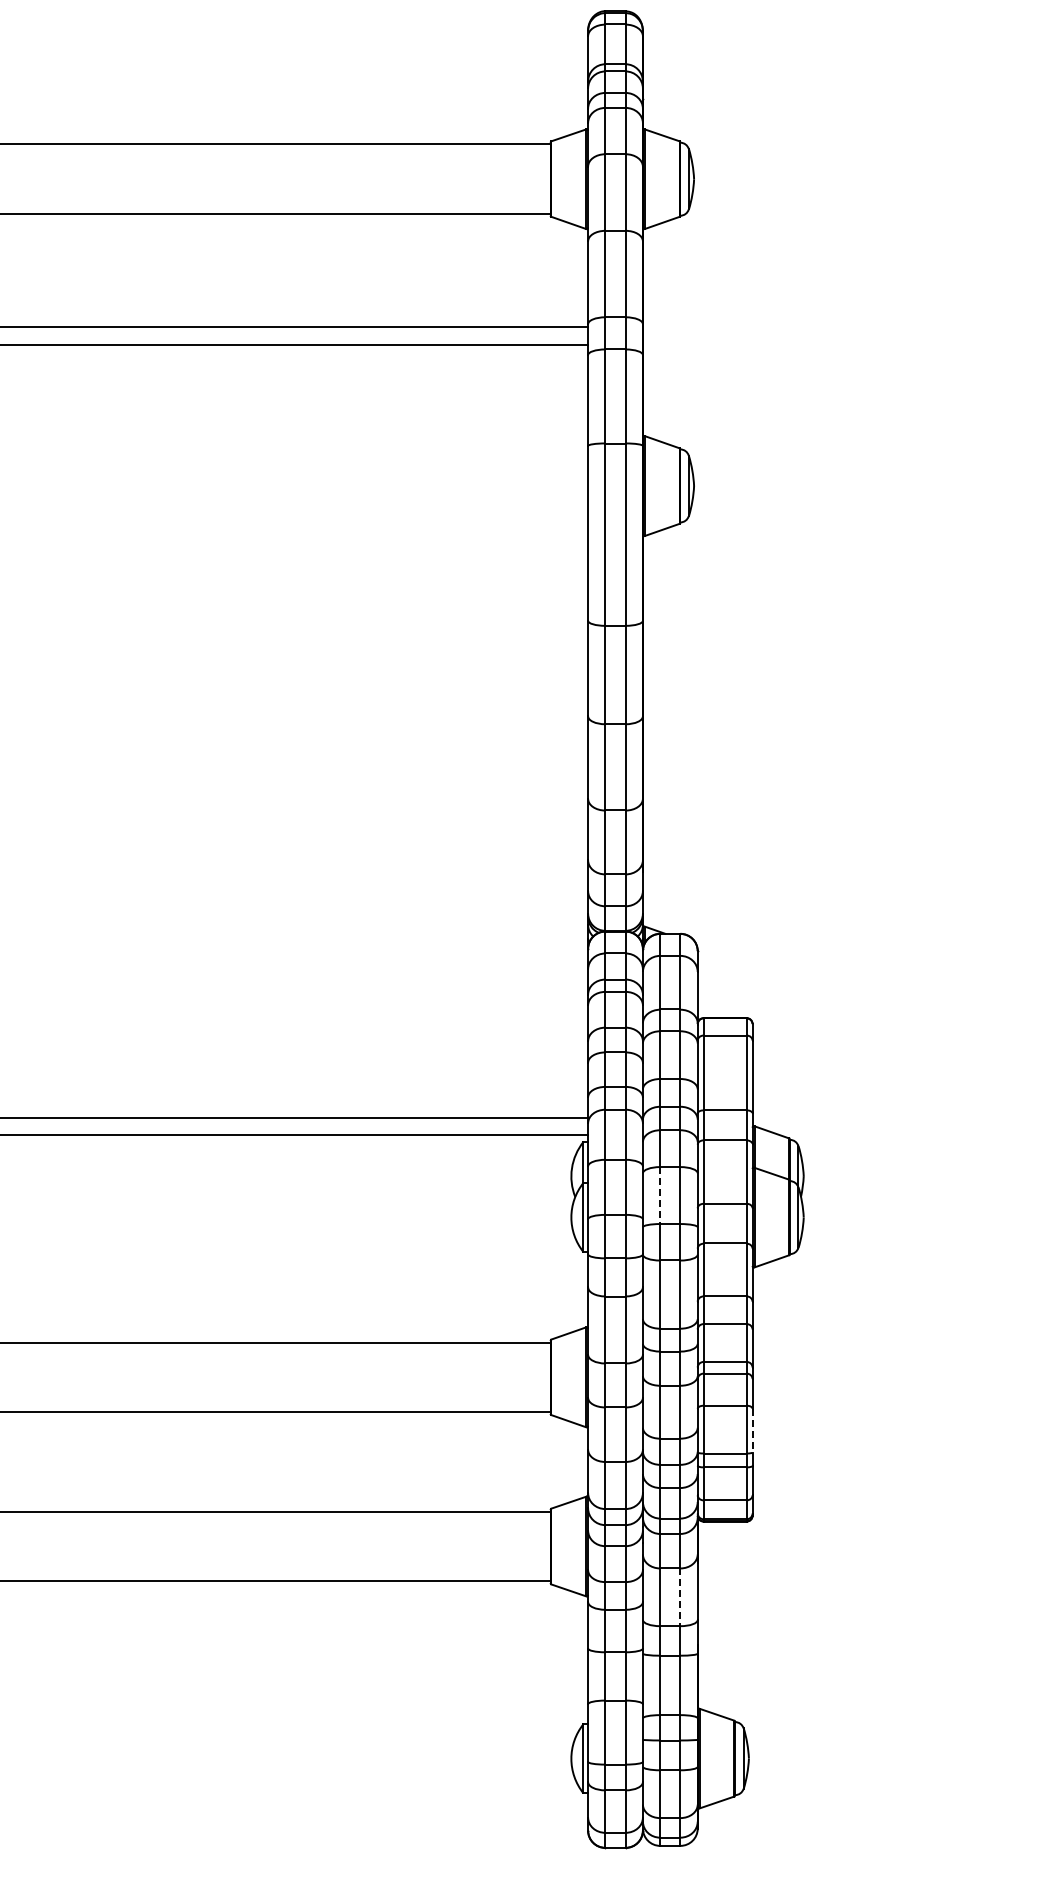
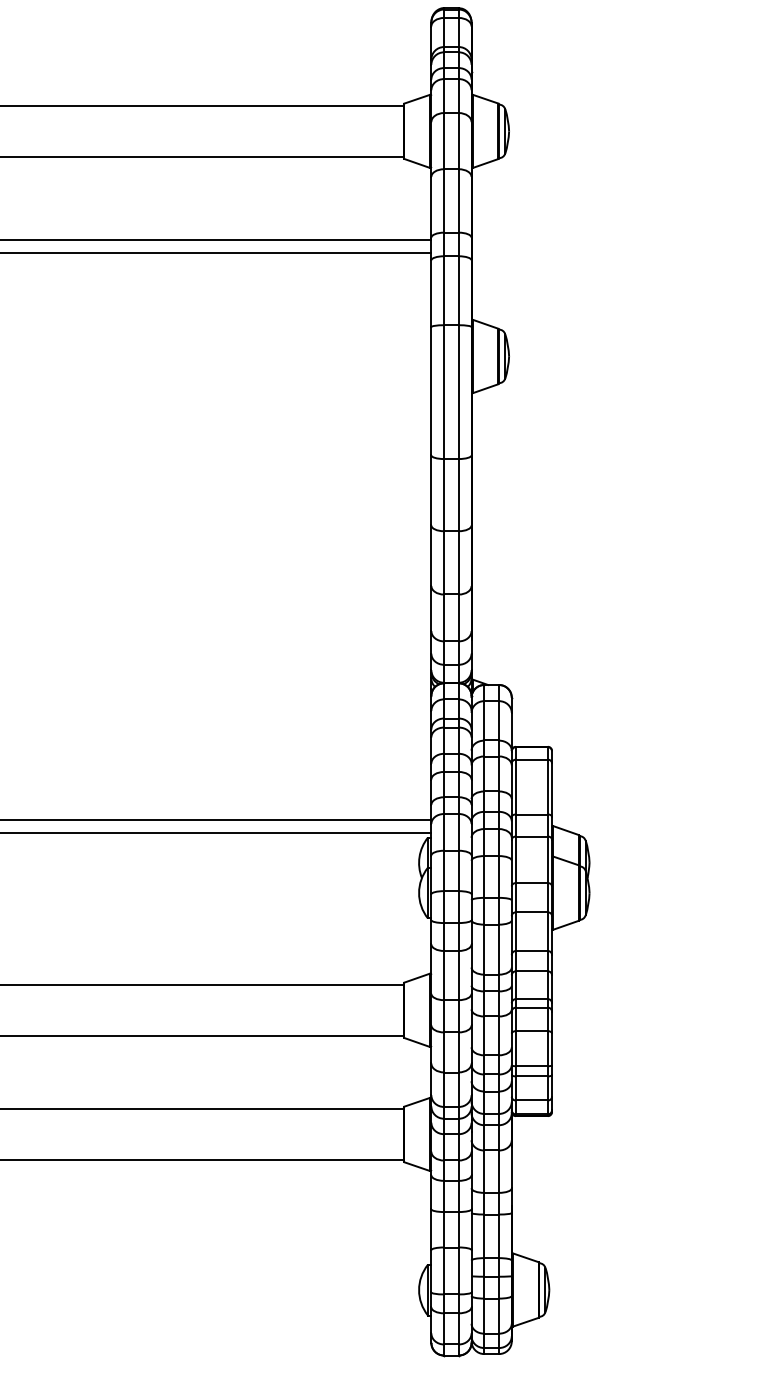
line: (660, 1195) -> (484, 876), dashed -> solid
line: (752, 1430) -> (551, 1049), dashed -> solid
line: (680, 1597) -> (499, 1171), dashed -> solid

